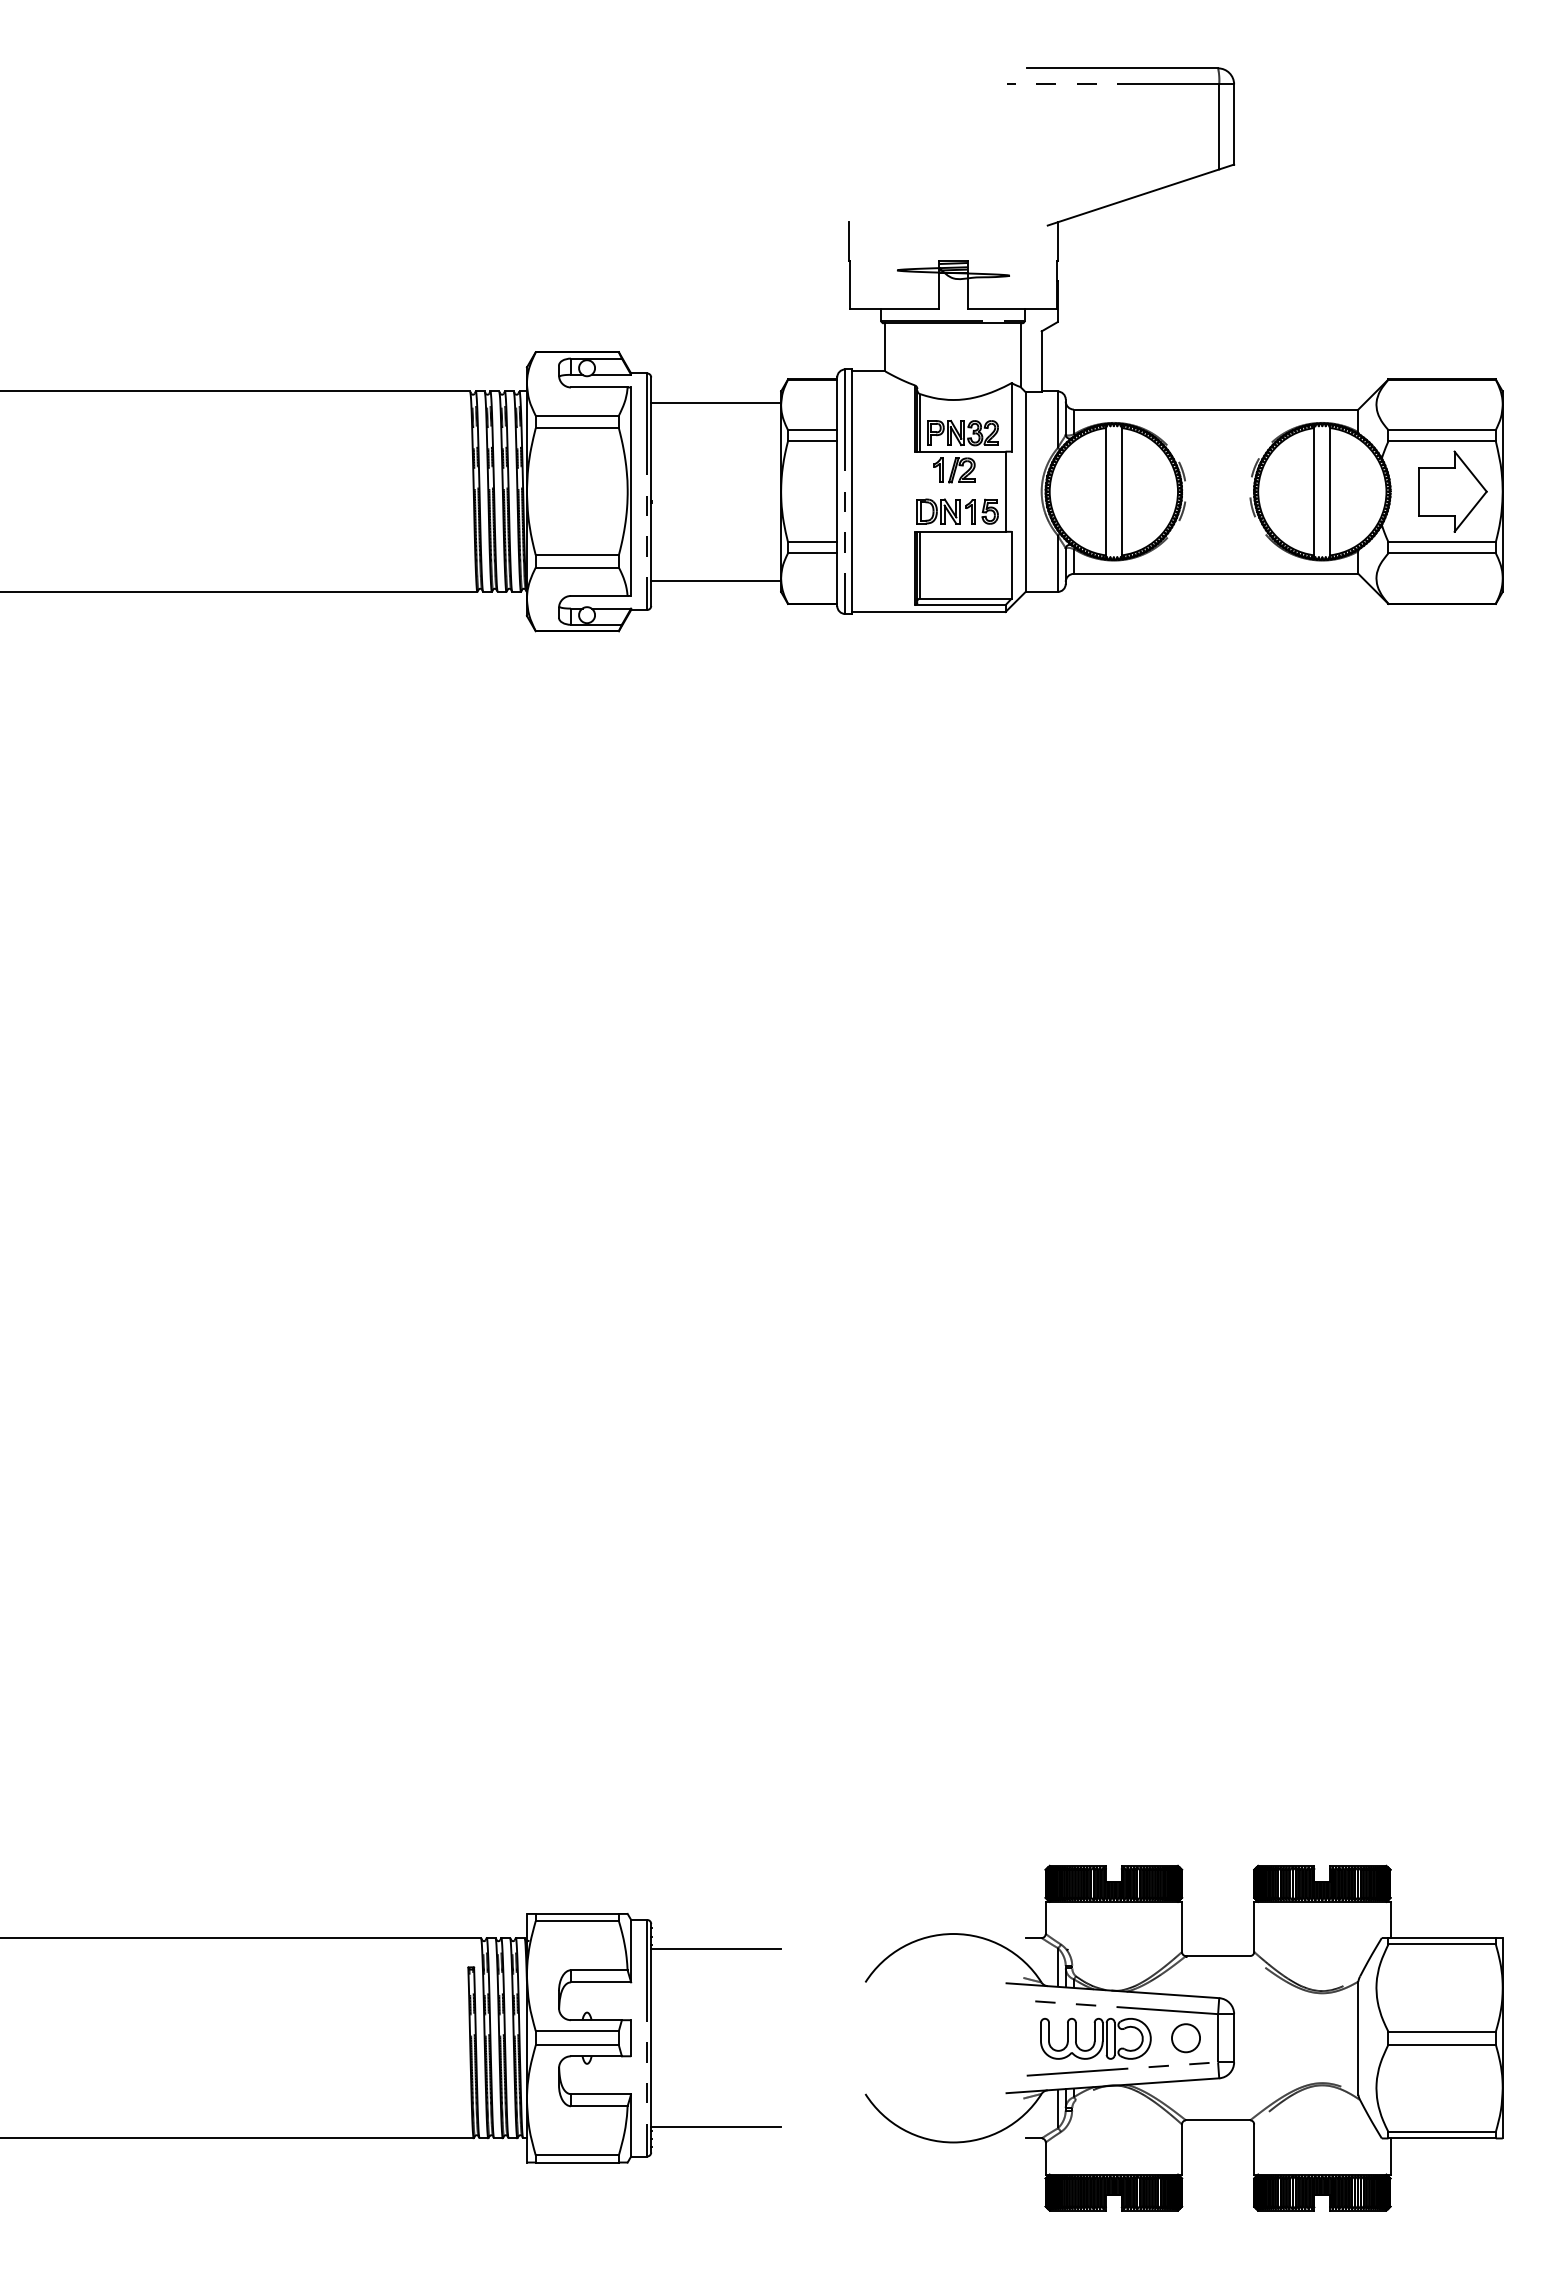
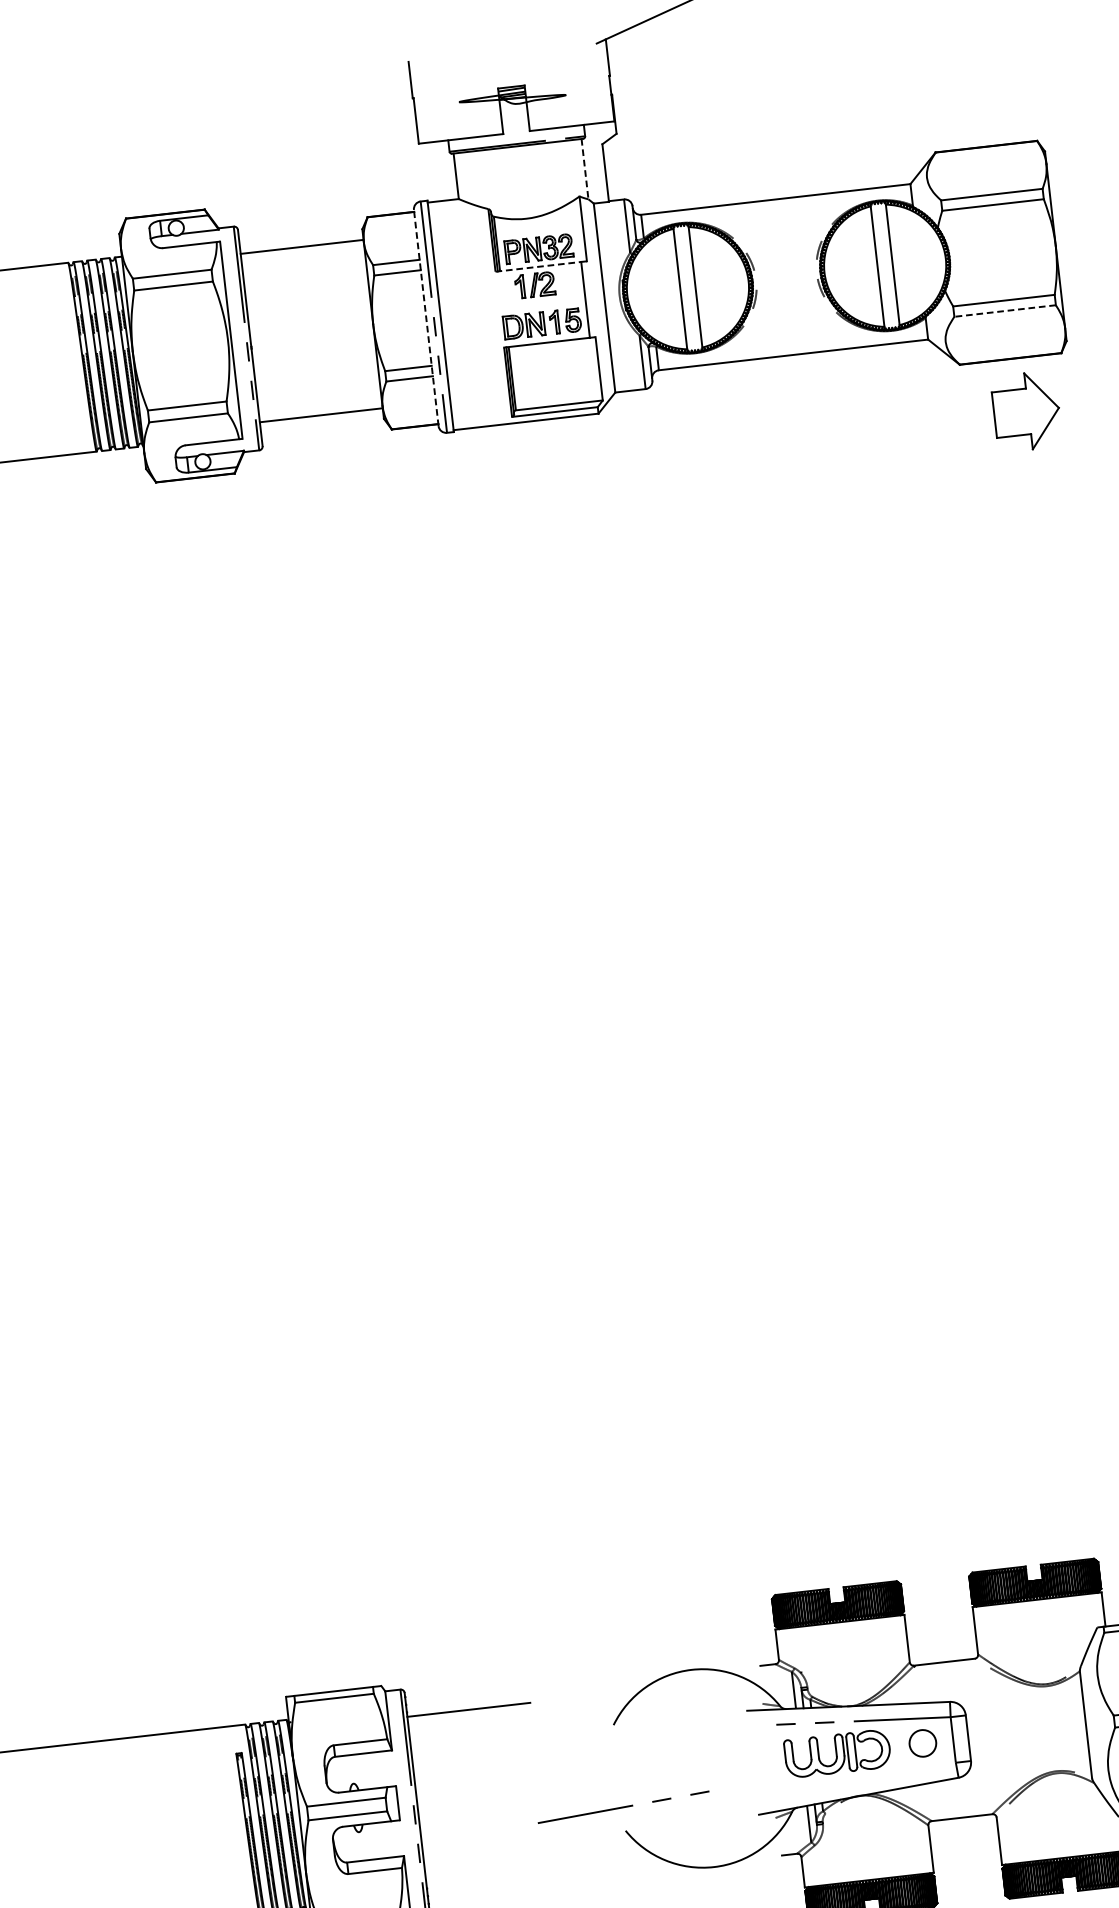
line: (1020, 355) -> (584, 169), solid -> dashed
line: (960, 451) -> (538, 266), solid -> dashed
line: (837, 491) -> (426, 317), solid -> dashed
part: (1452, 491) -> (1026, 411), moved
line: (1442, 553) -> (1005, 311), solid -> dashed
line: (1117, 2069) -> (623, 1807), moved
line: (716, 2127) -> (488, 1878), removed

